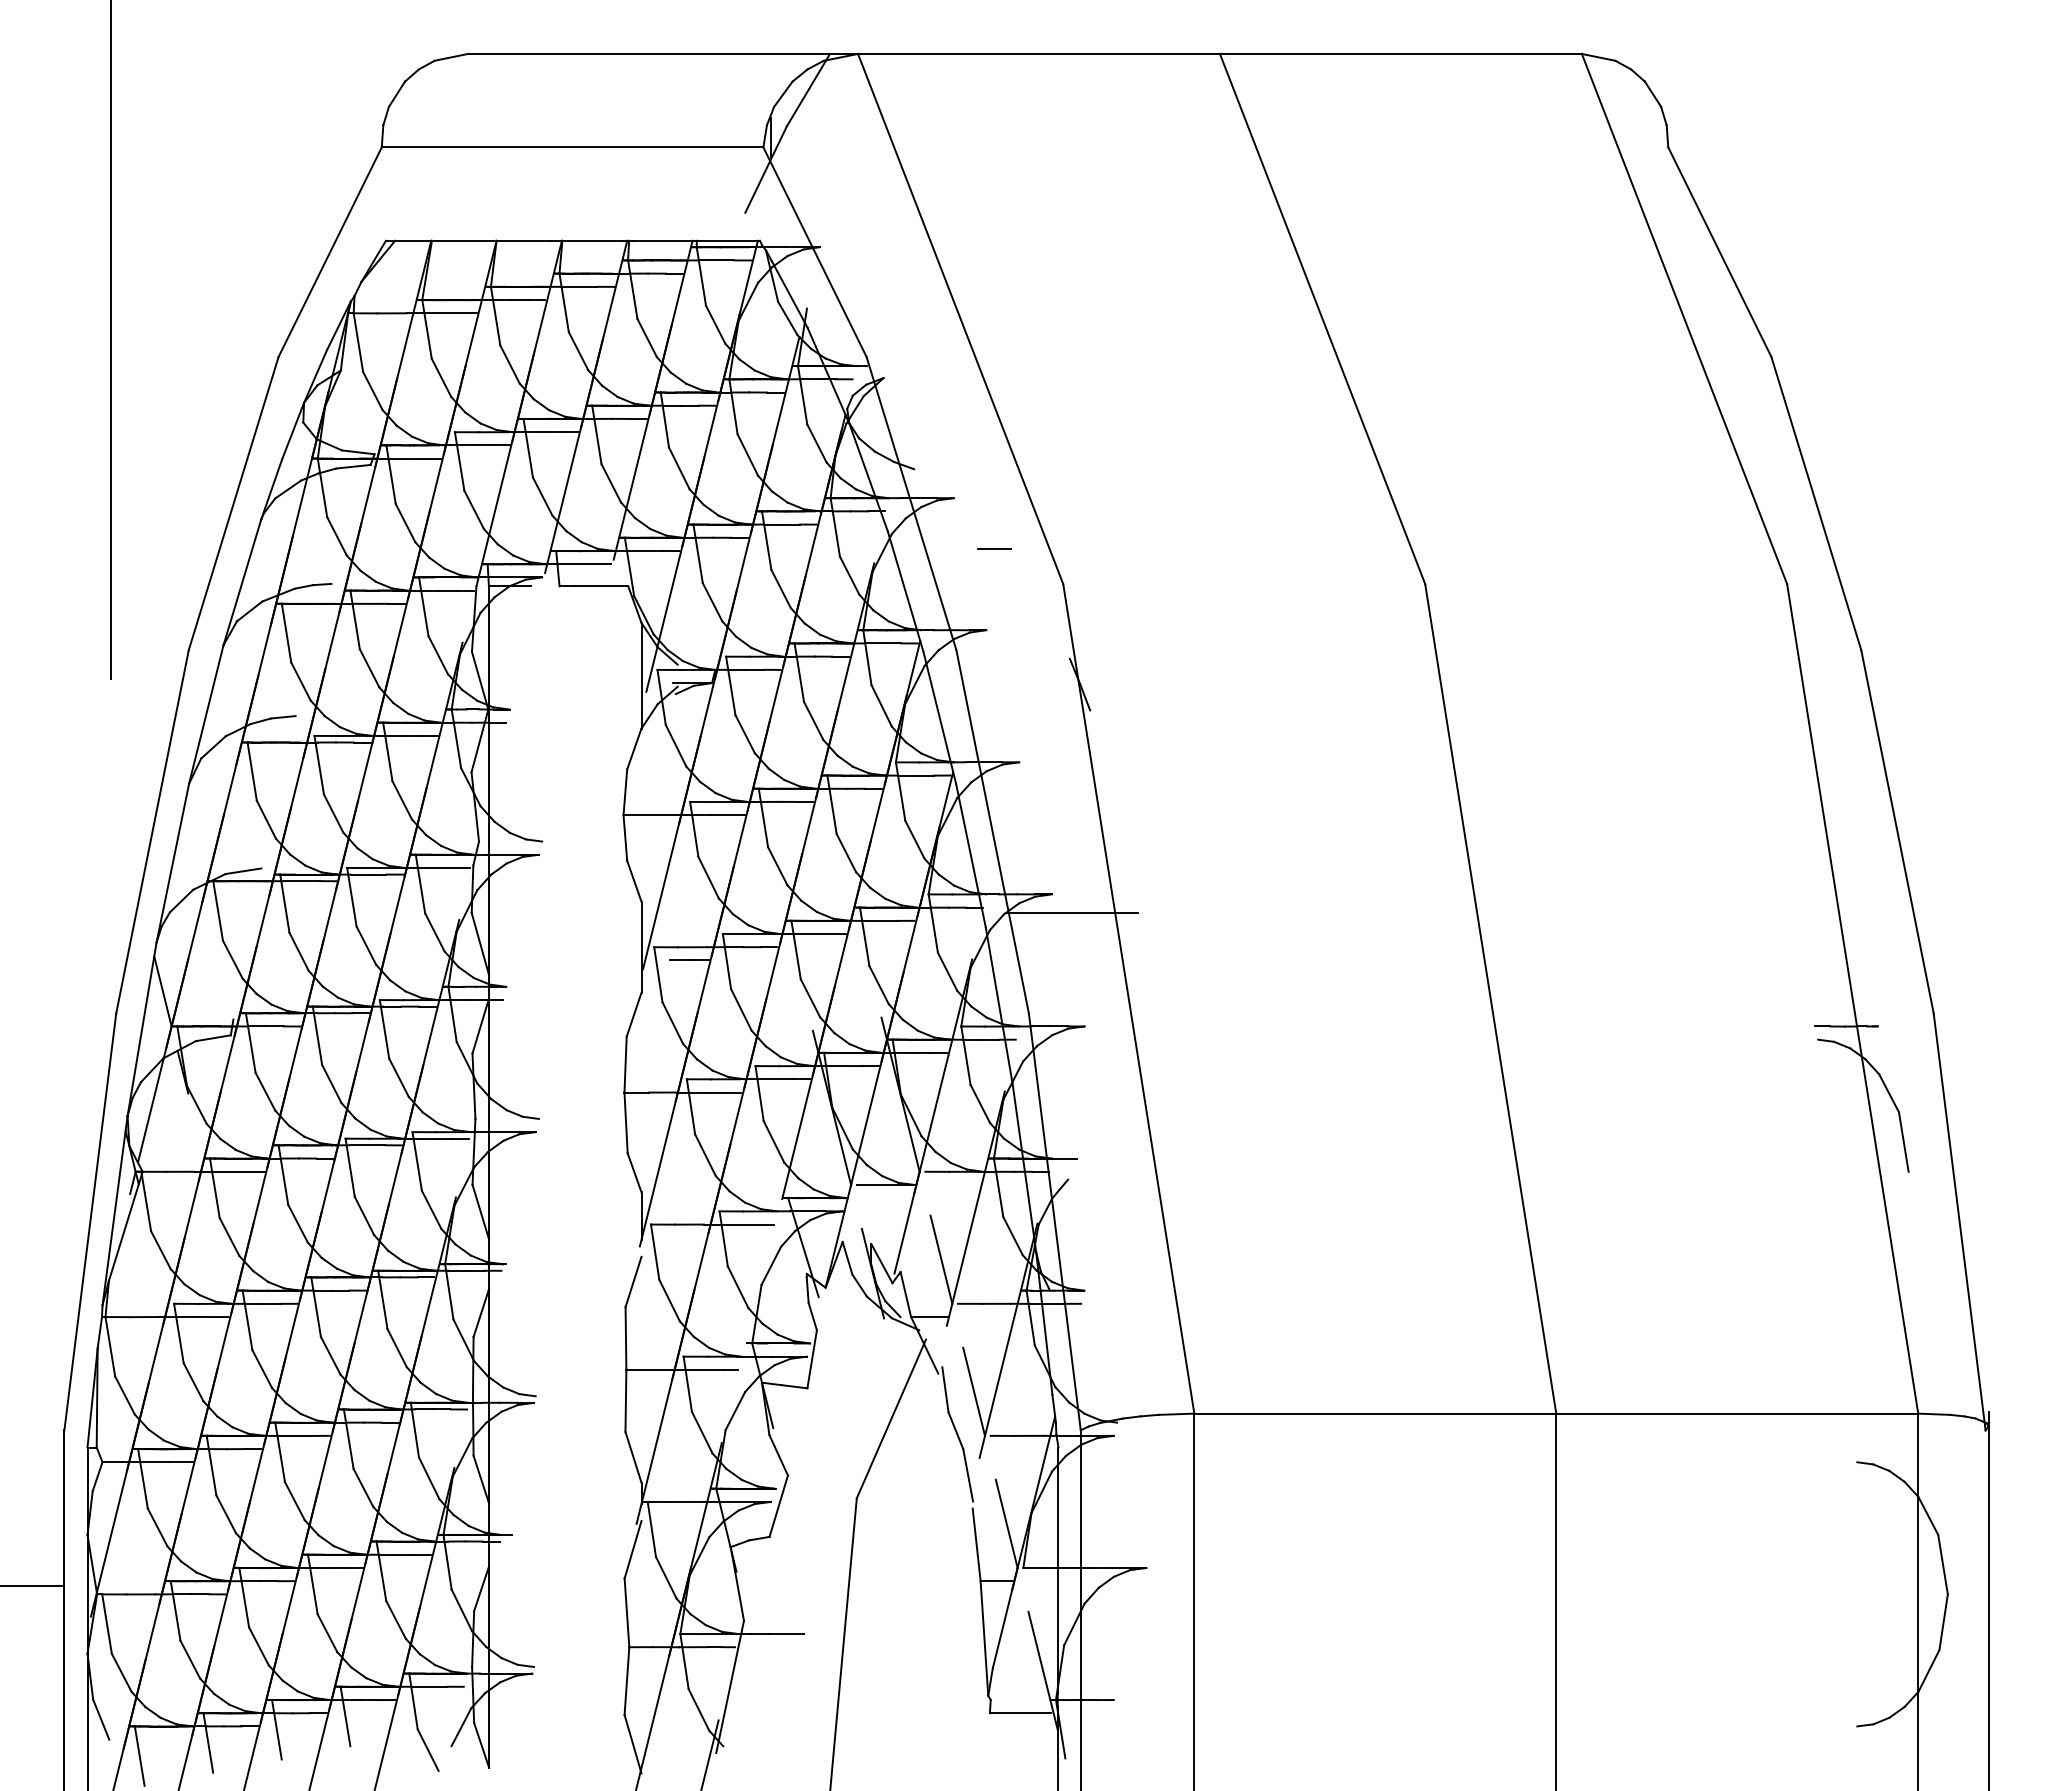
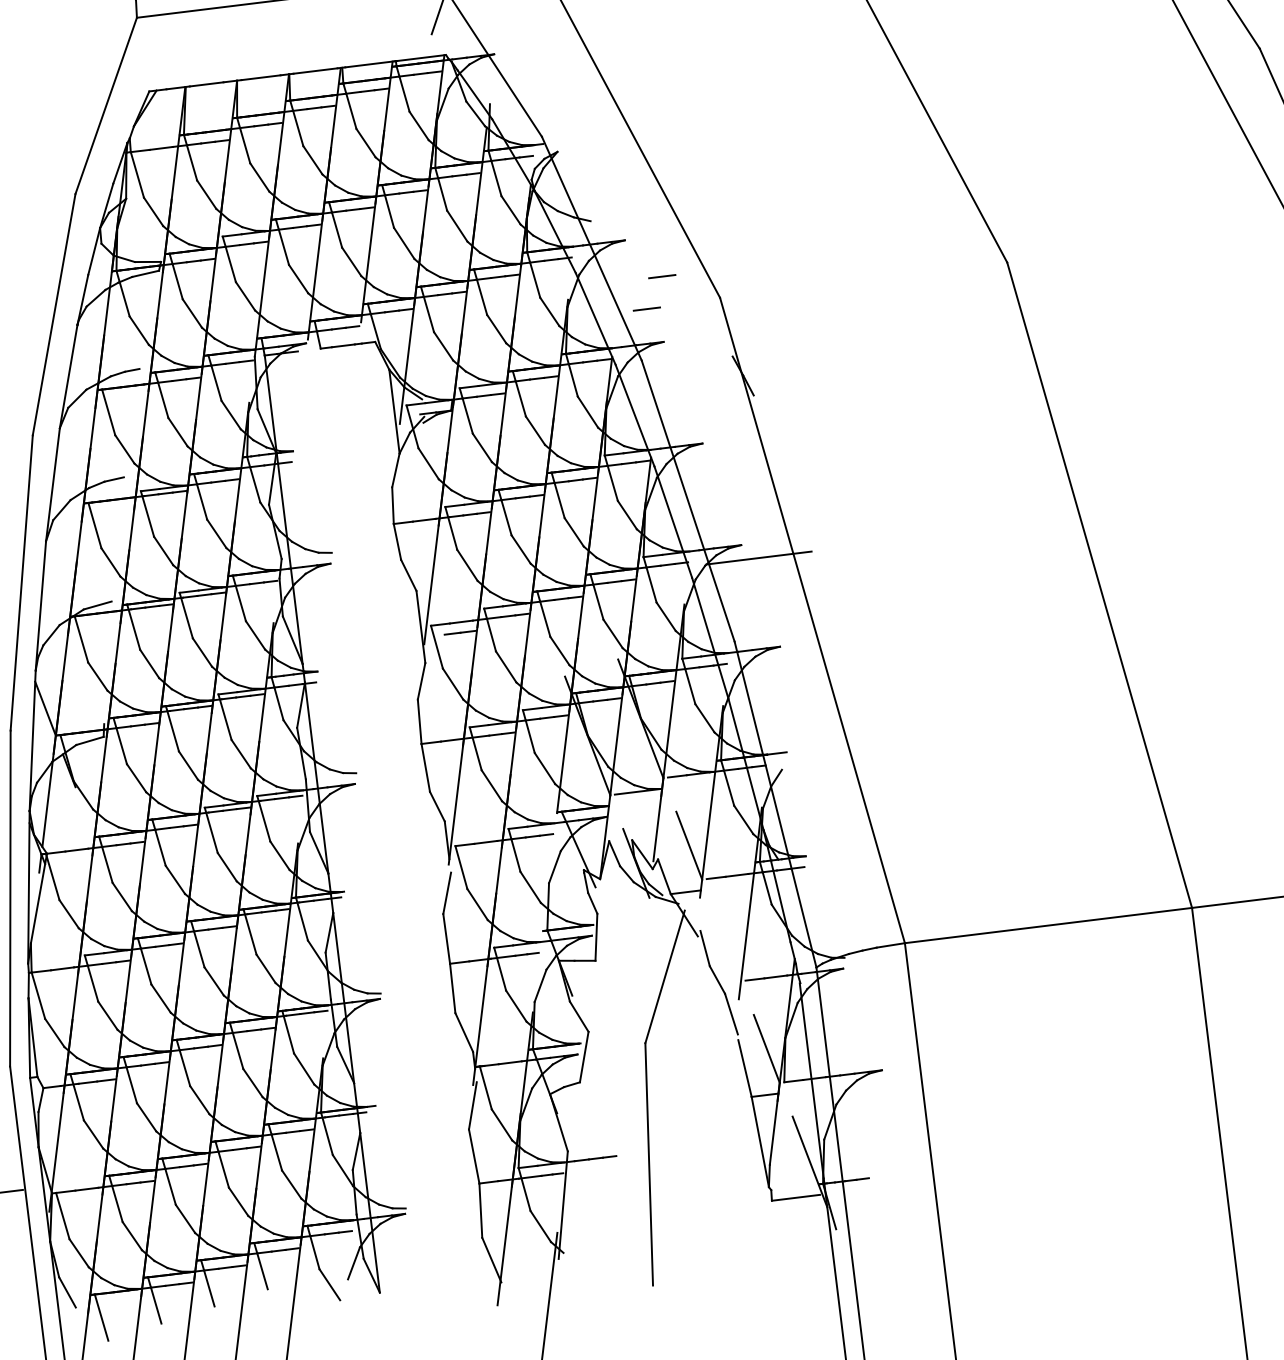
line: (970, 586) -> (646, 308), added
line: (973, 1391) -> (727, 947), removed

